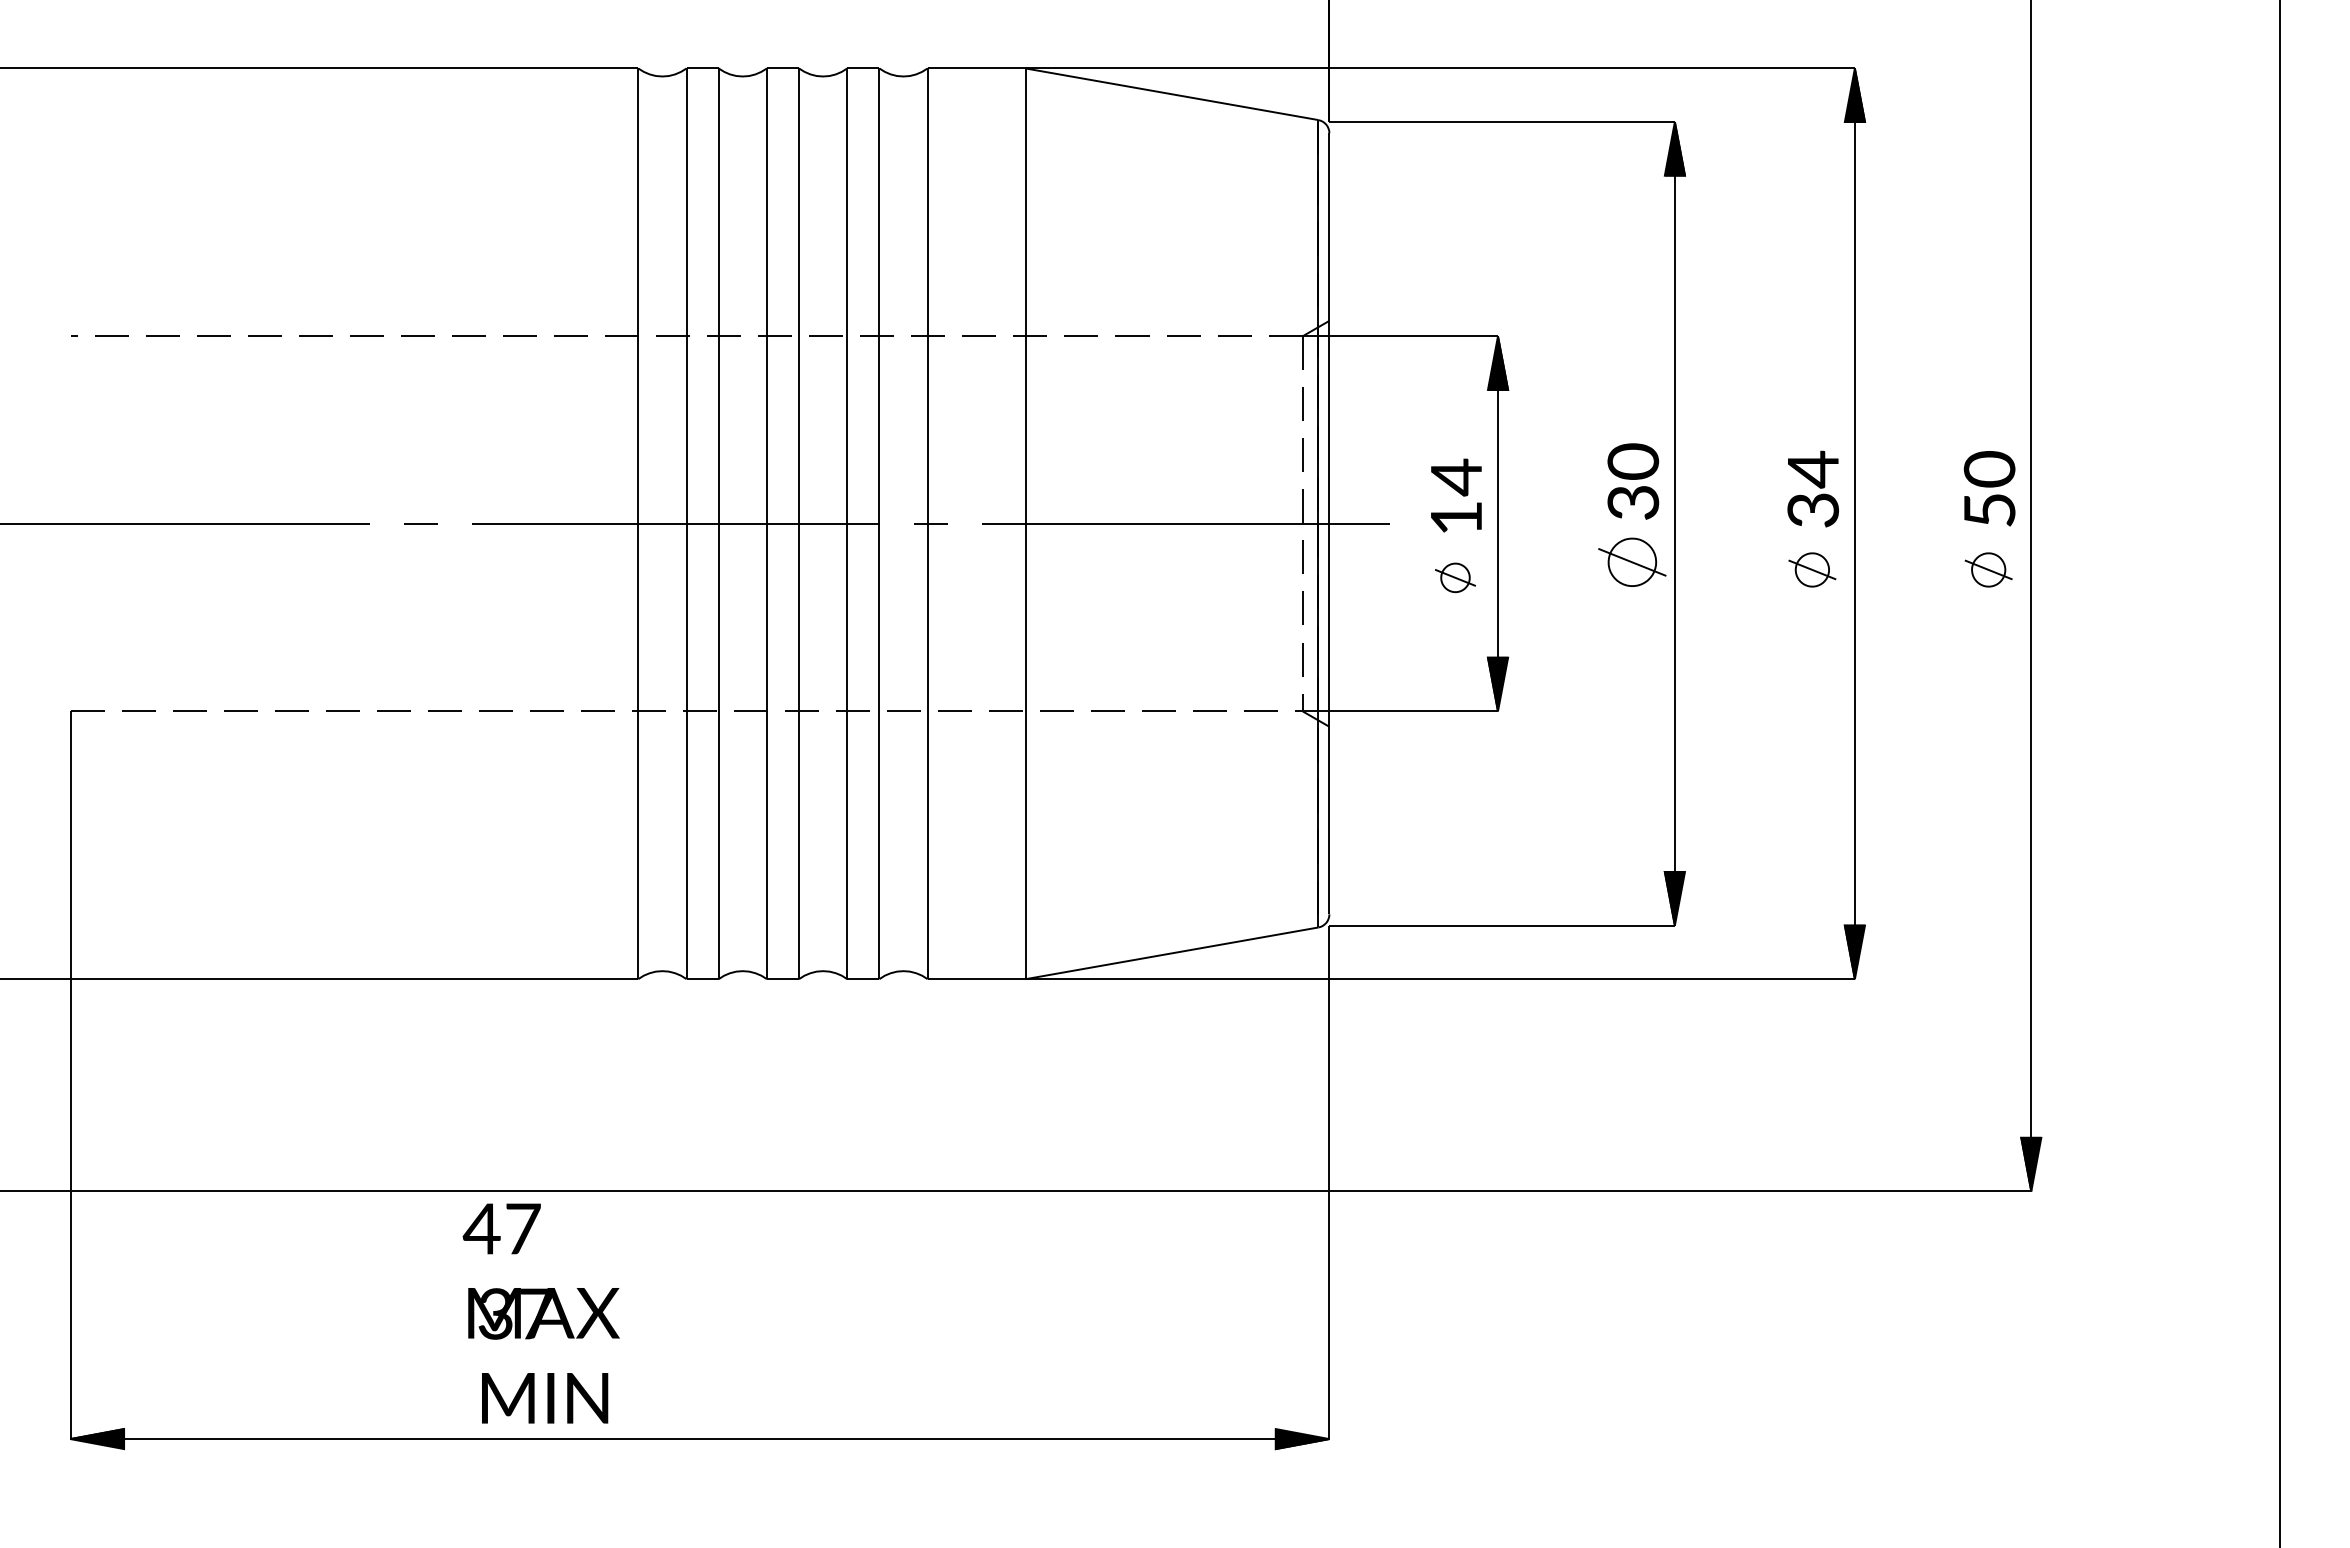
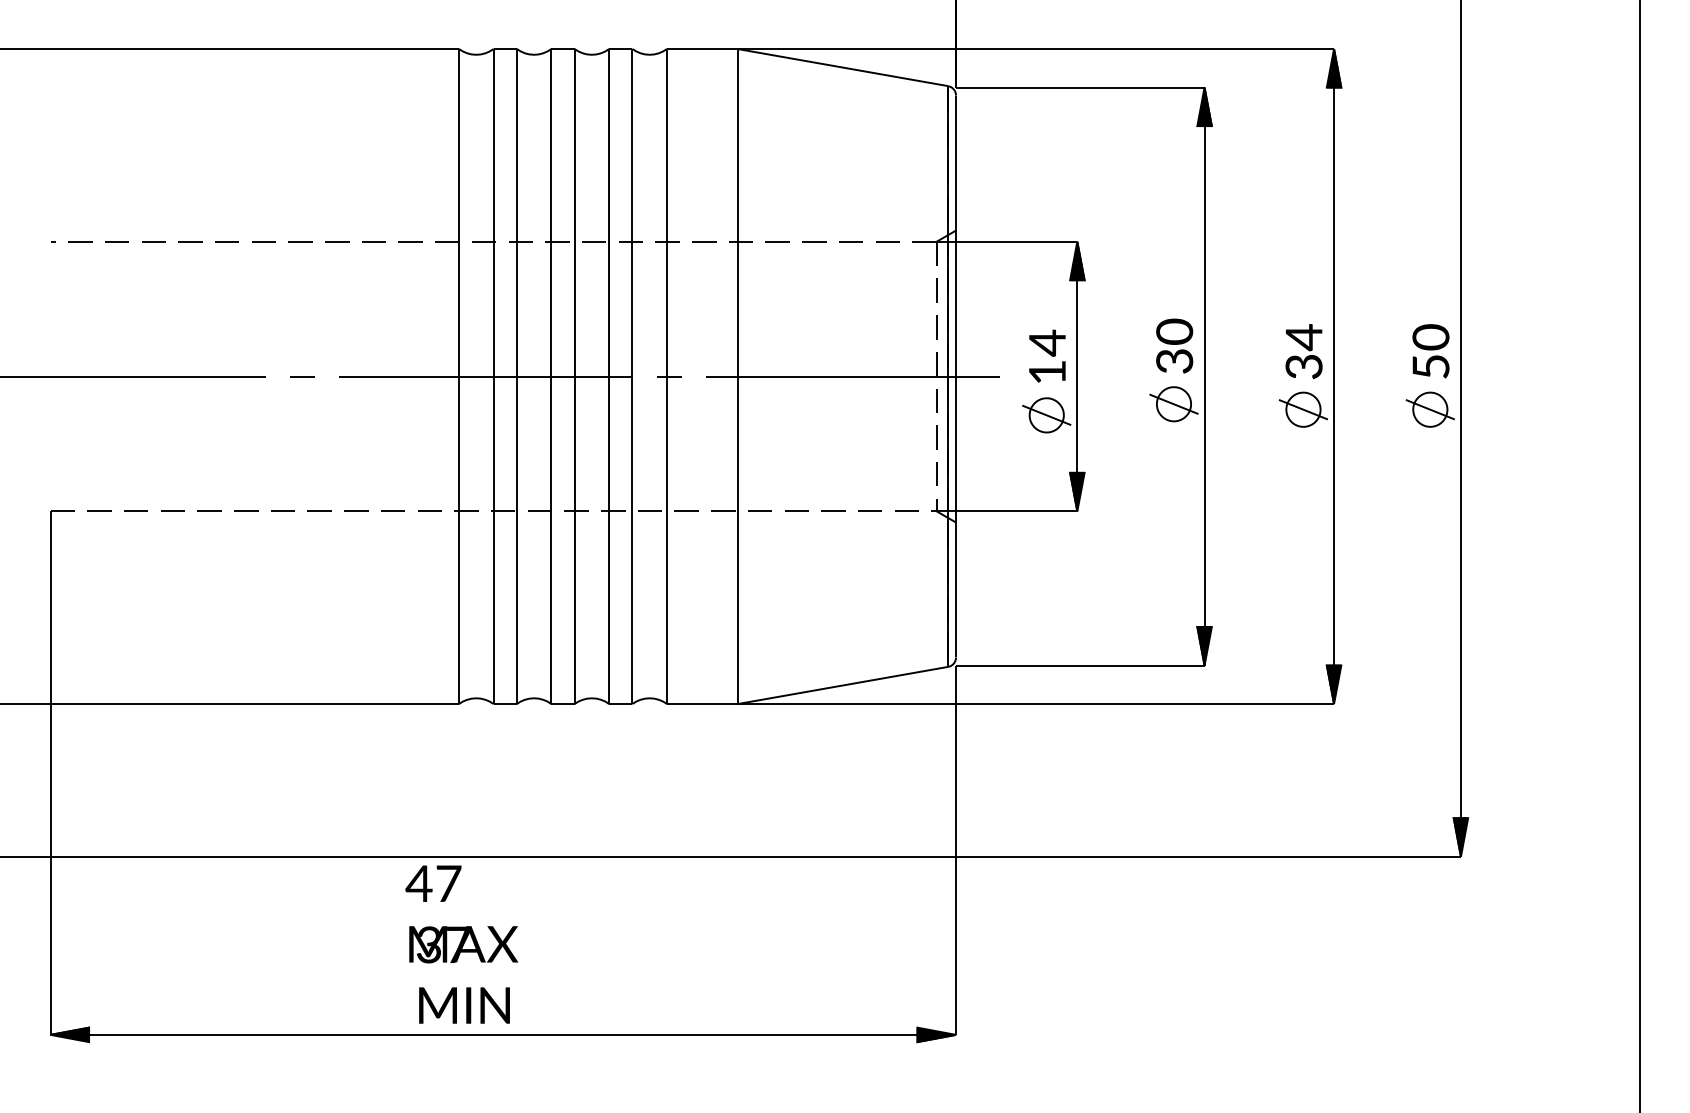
part: (1812, 569) -> (1303, 409), size x1.43
part: (1988, 569) -> (1430, 409), size x1.43
part: (1455, 577) -> (1046, 415), size x1.67
text: (540, 1313) -> (461, 944), moved

